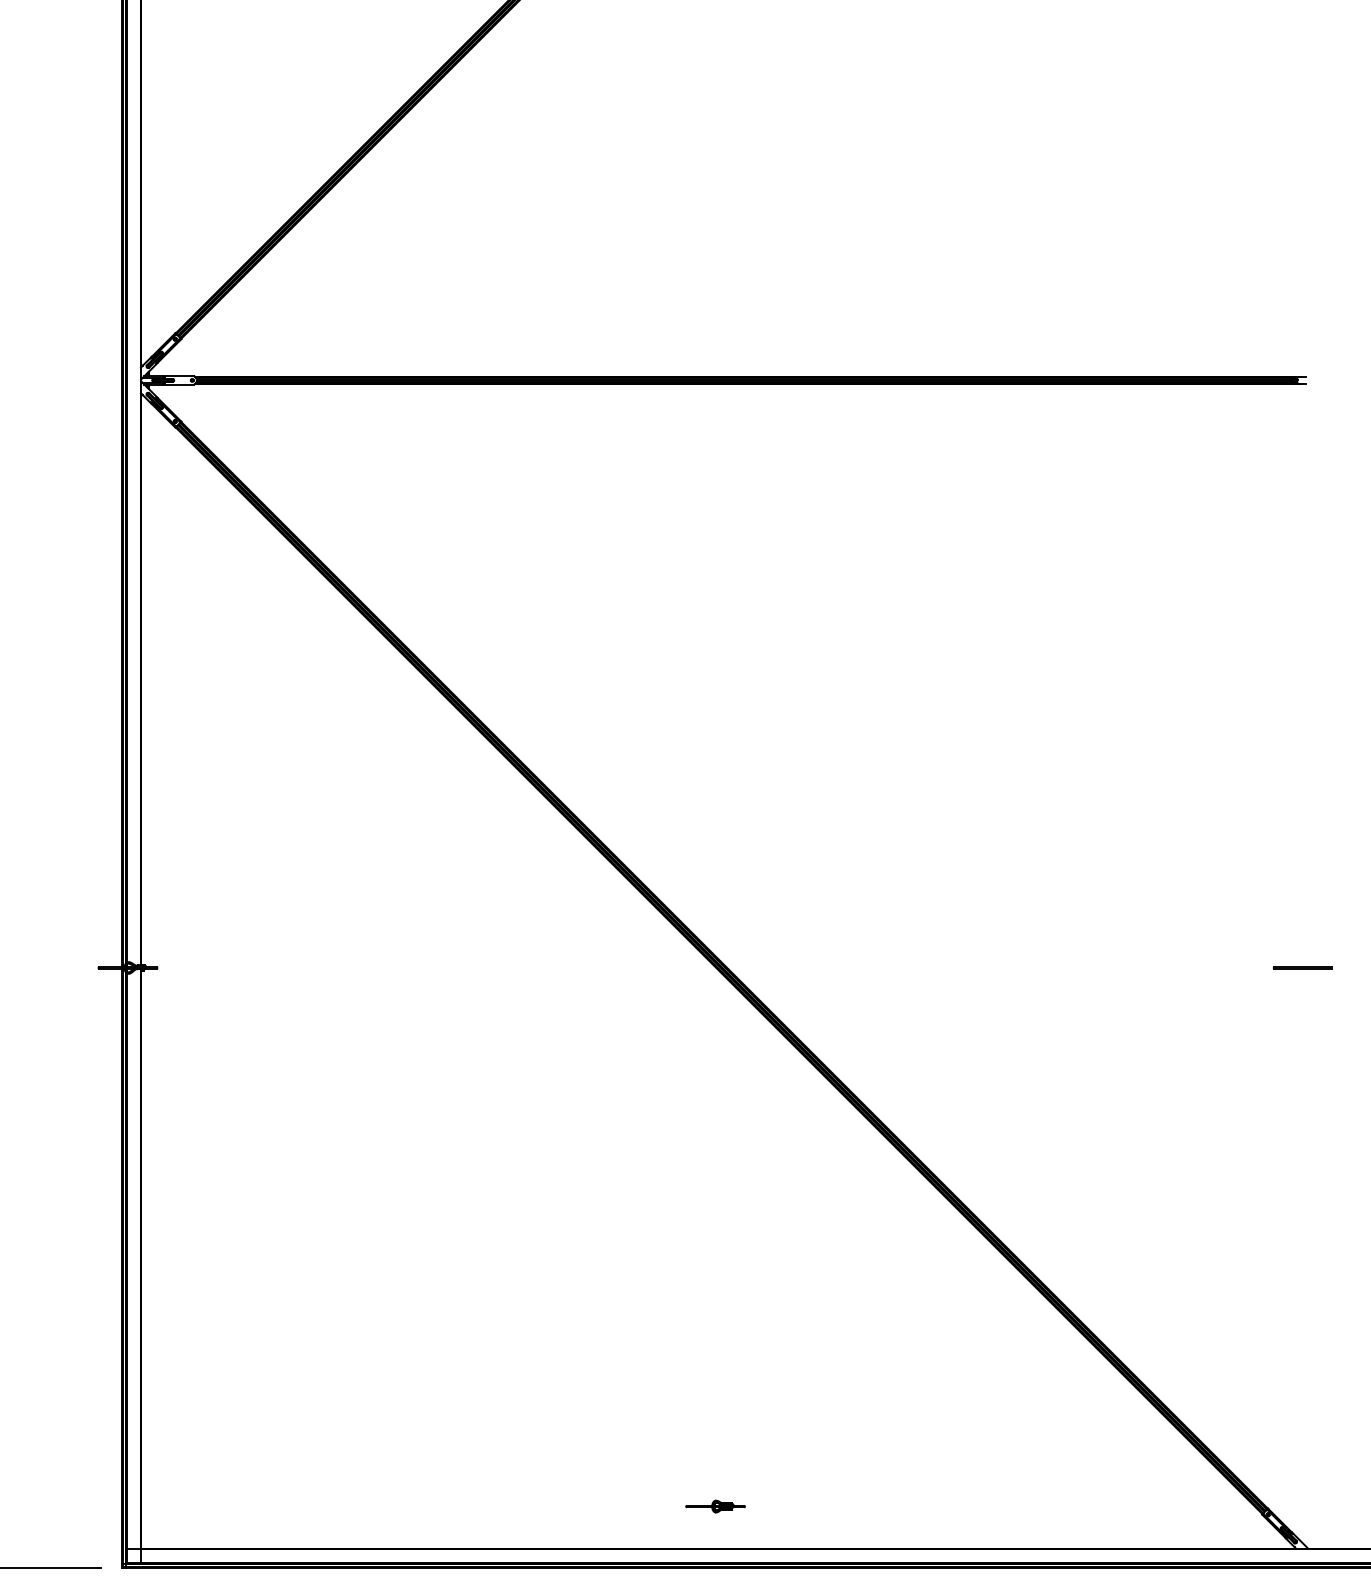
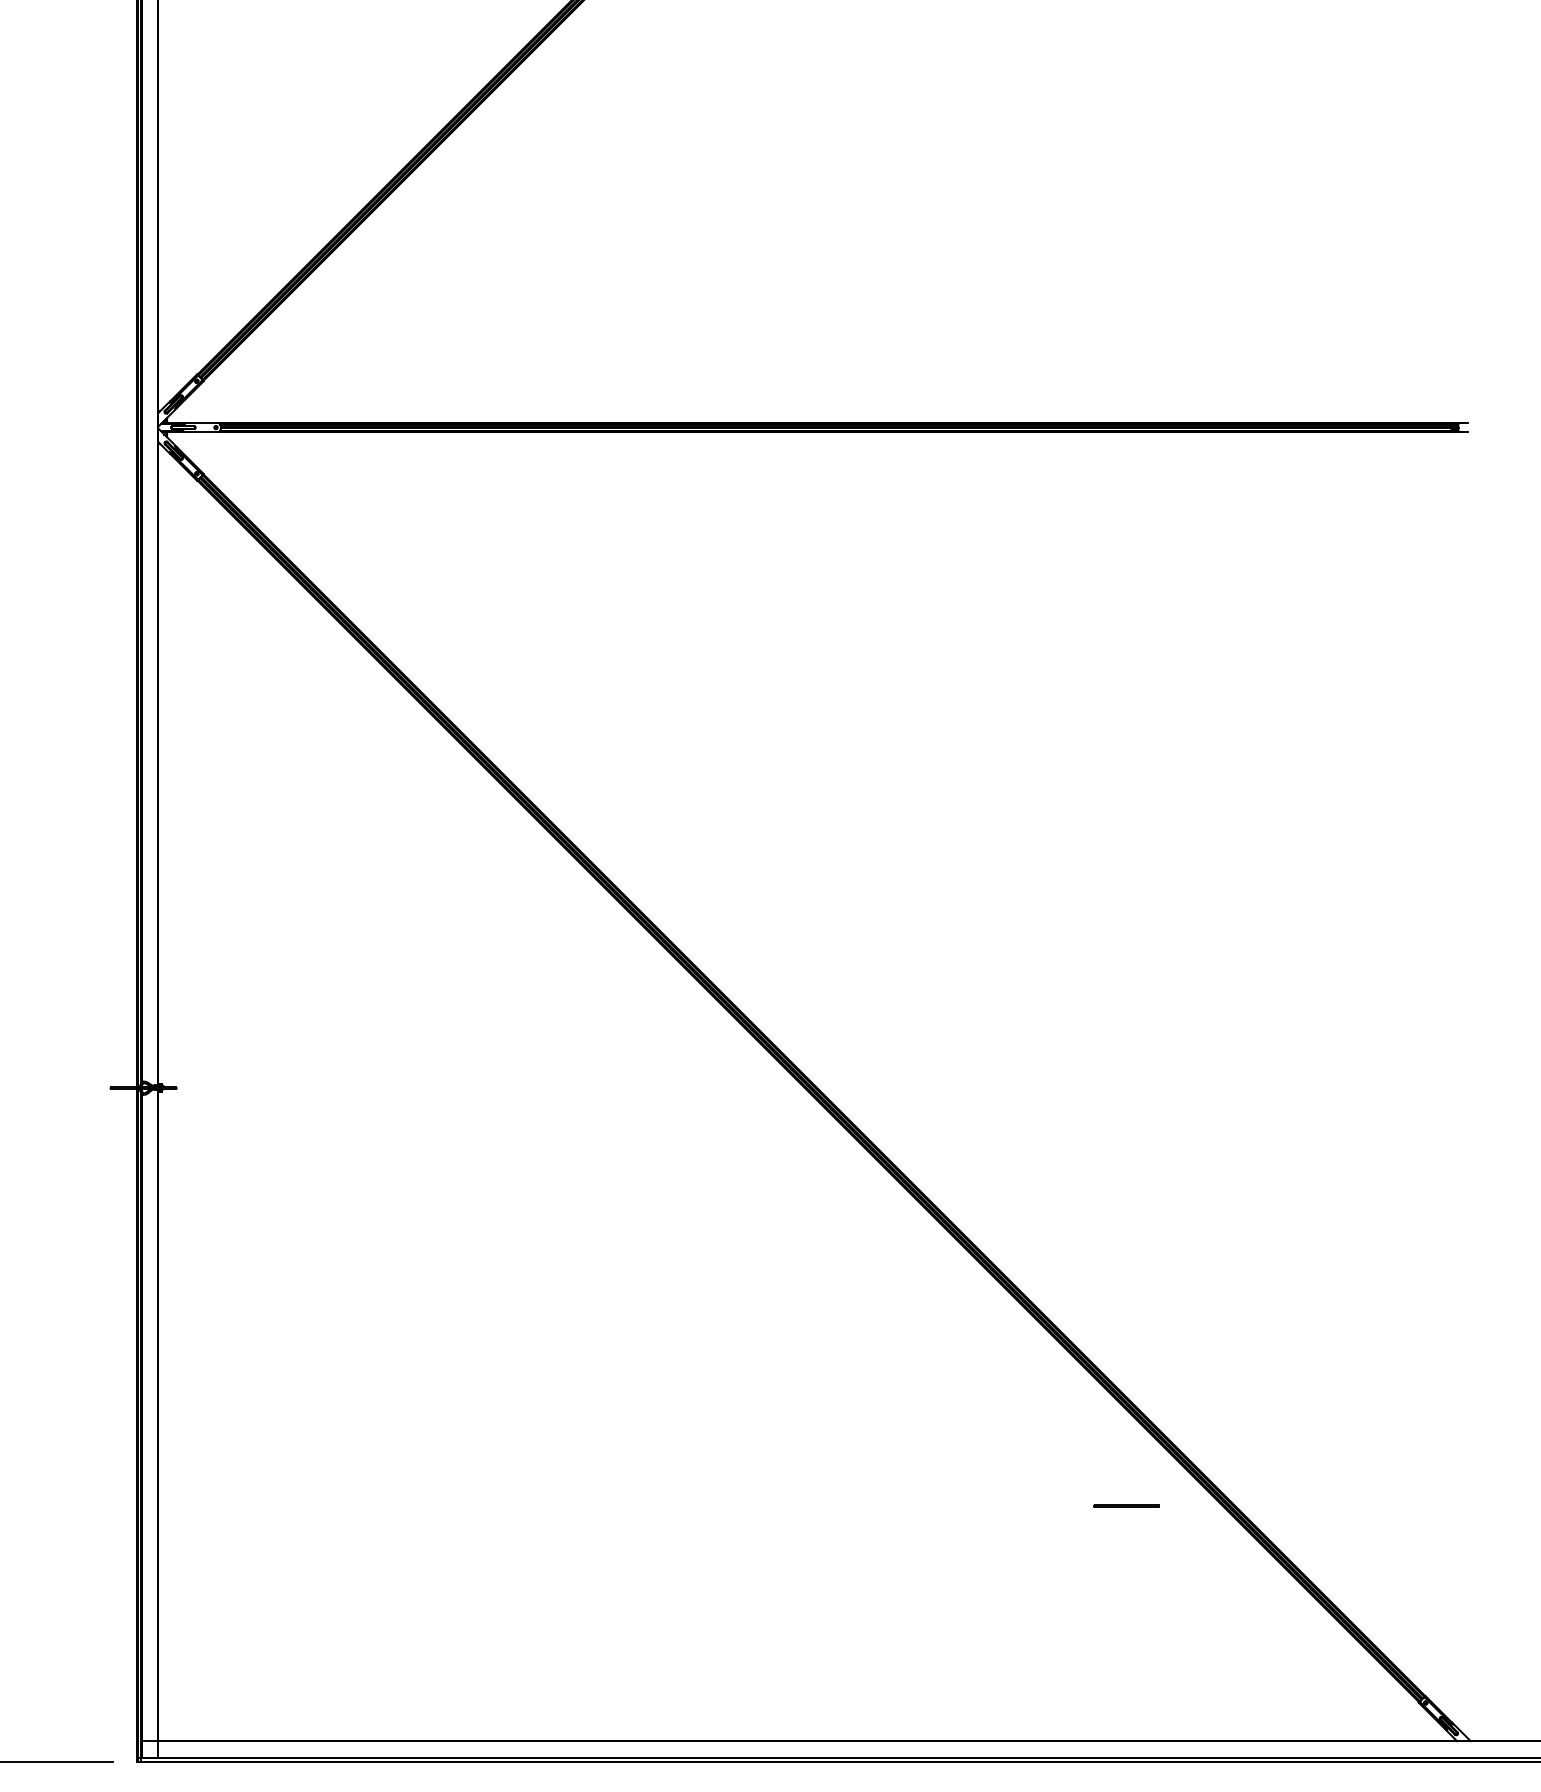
line: (1302, 967) -> (1126, 1505), moved
part: (715, 1506) -> (804, 1693), removed

